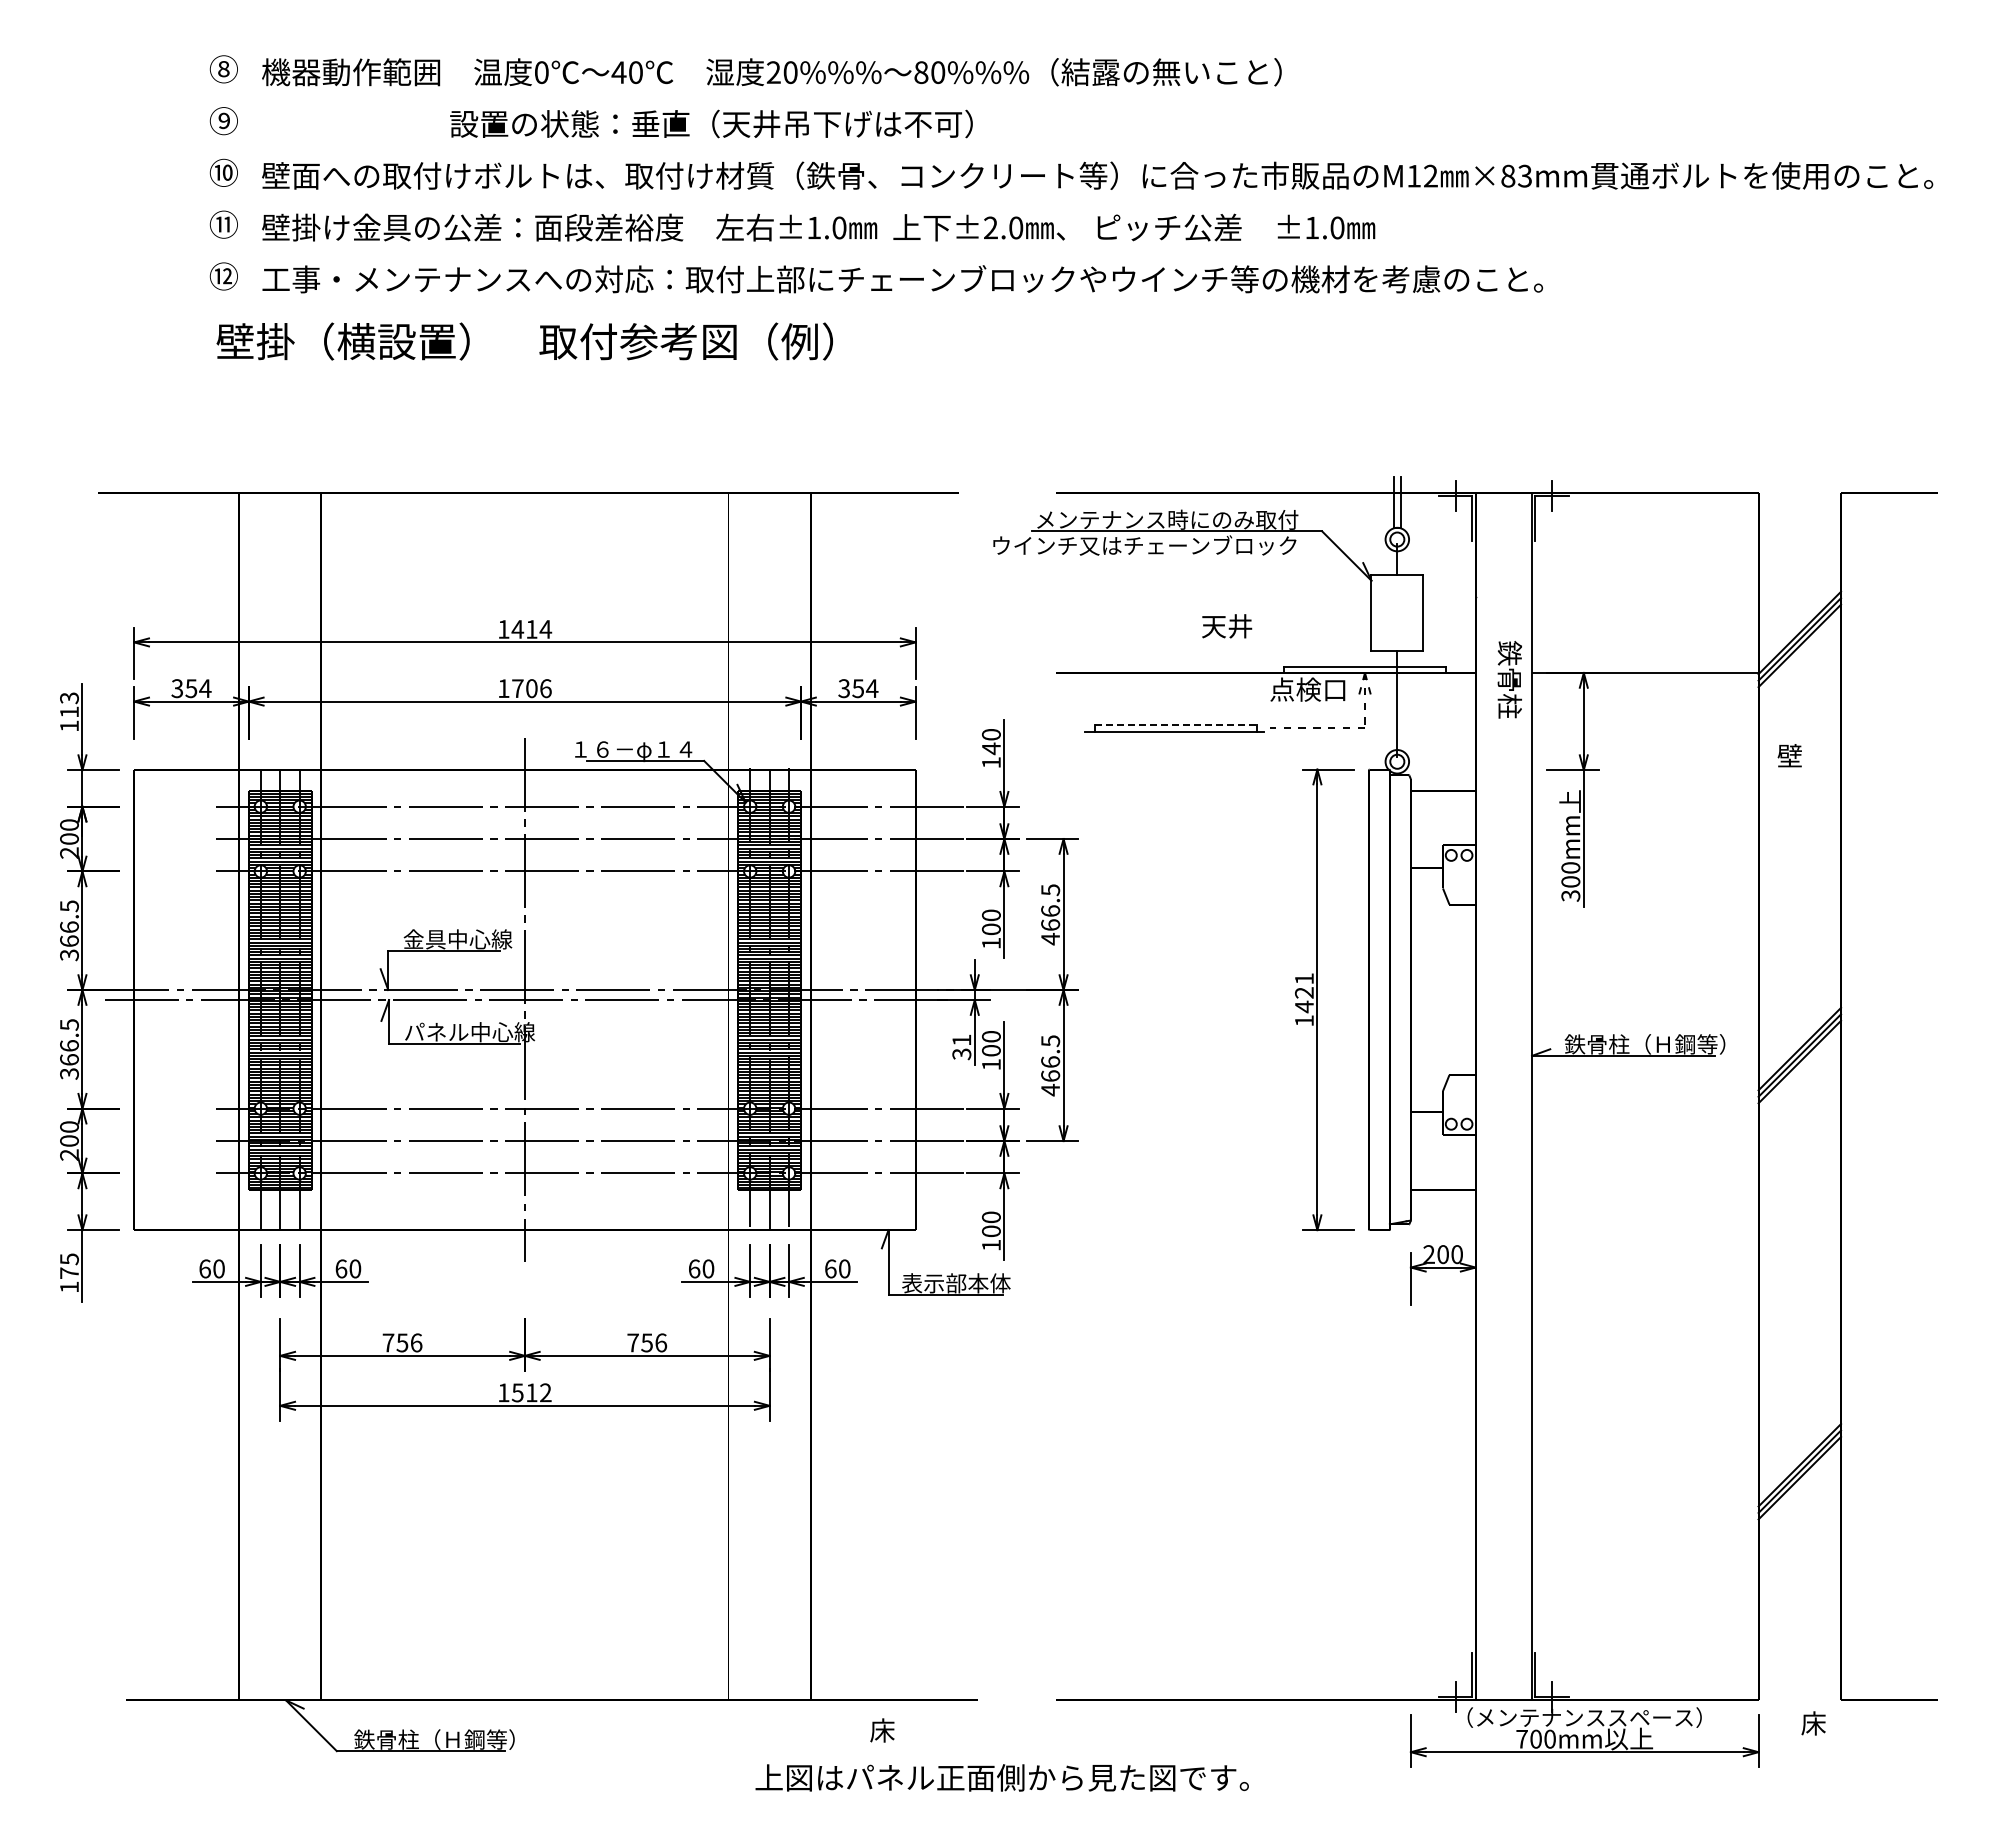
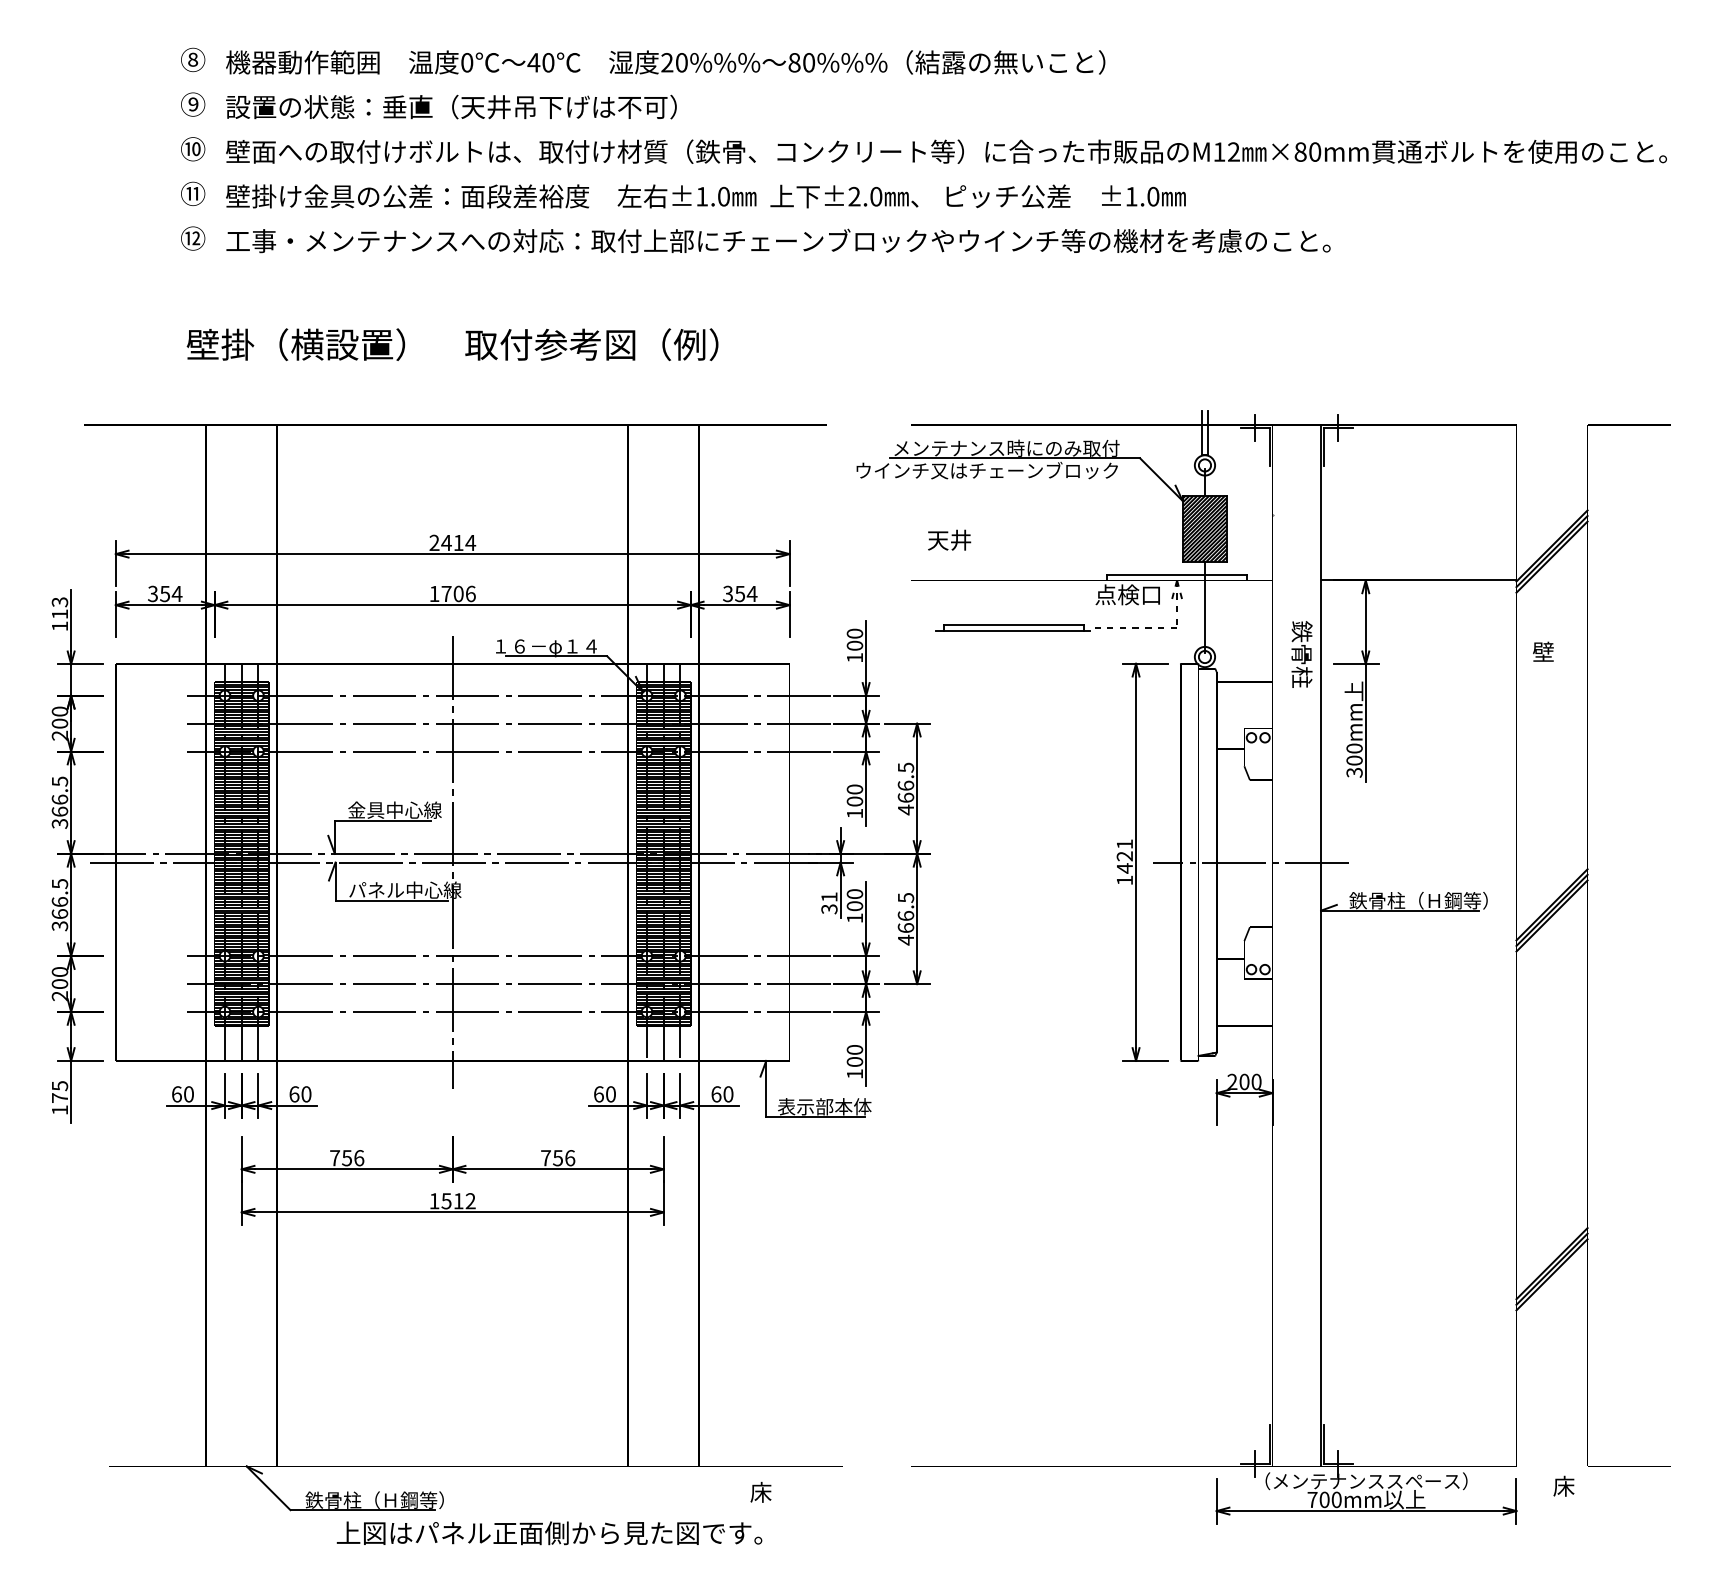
text: (711, 123) -> (451, 106), moved
text: (1524, 175) -> (1314, 151), ×83mm -> ×80mm
text: (524, 341) -> (452, 344), moved
hatch: (1397, 612) -> (1205, 528), added
text: (1227, 626) -> (949, 540), moved
text: (503, 629) -> (434, 542), 1414 -> 2414
text: (1509, 679) -> (1301, 654), moved
line: (1175, 725) -> (1013, 625), dashed -> solid
text: (991, 748) -> (855, 645), 140 -> 100
line: (1450, 1000) -> (1250, 862), added
text: (1001, 1777) -> (548, 1532), moved

